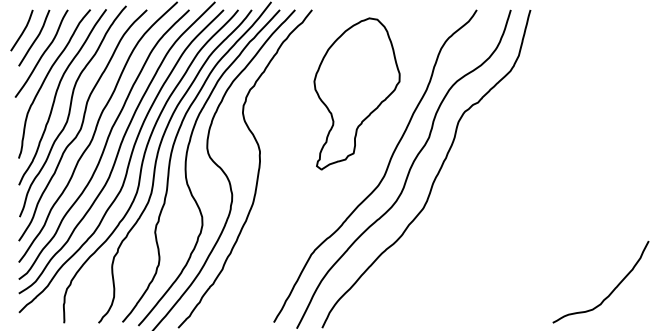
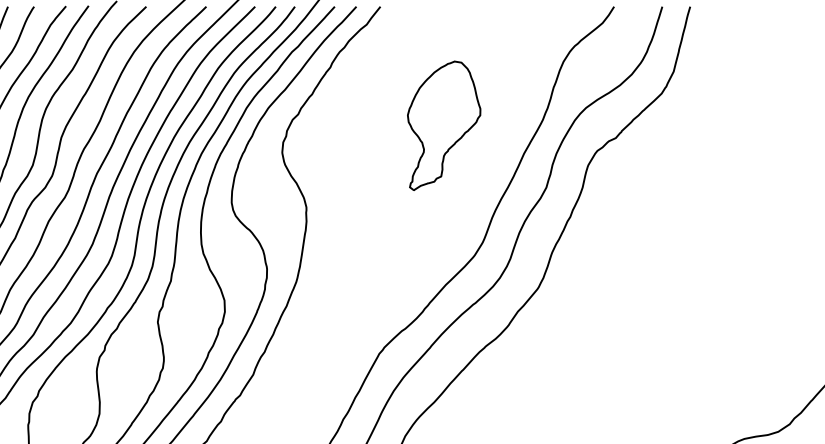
part: (356, 93) -> (443, 125), size x0.6

